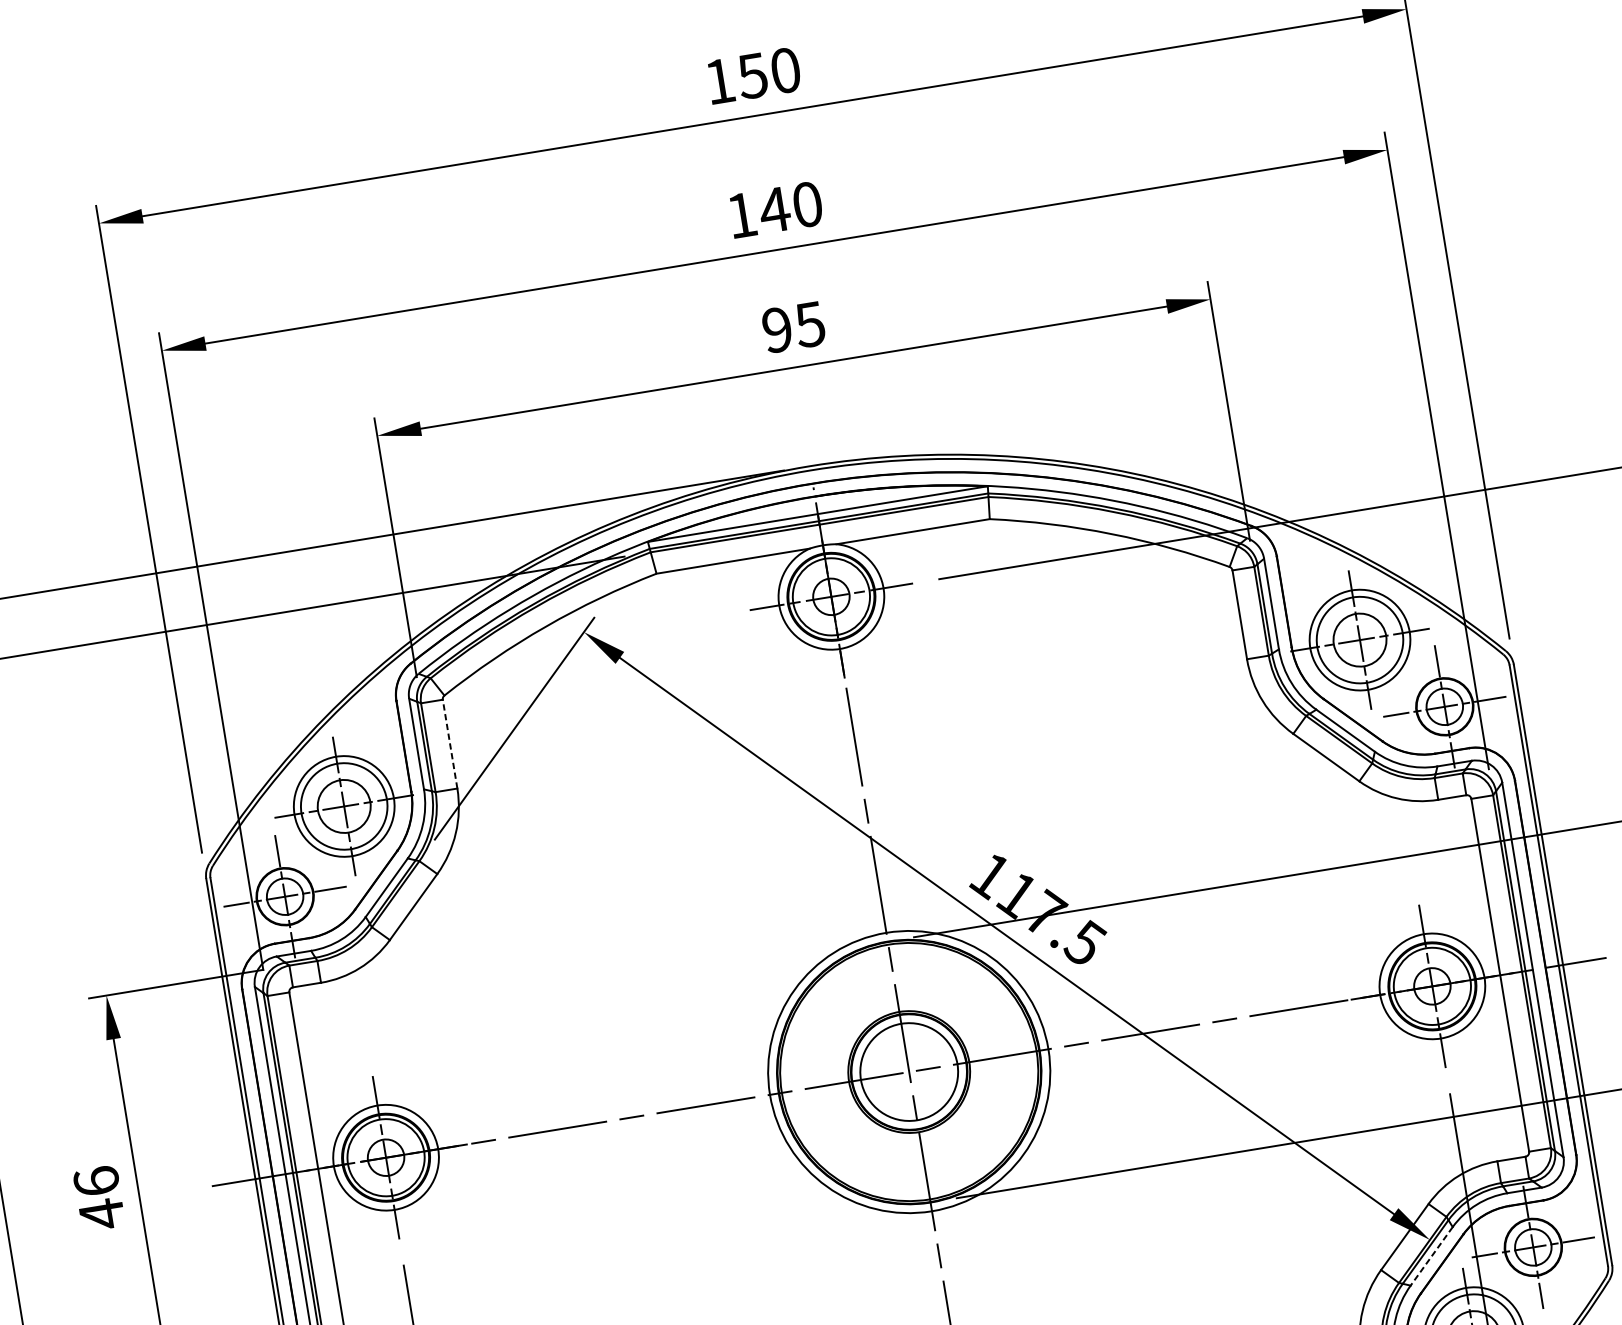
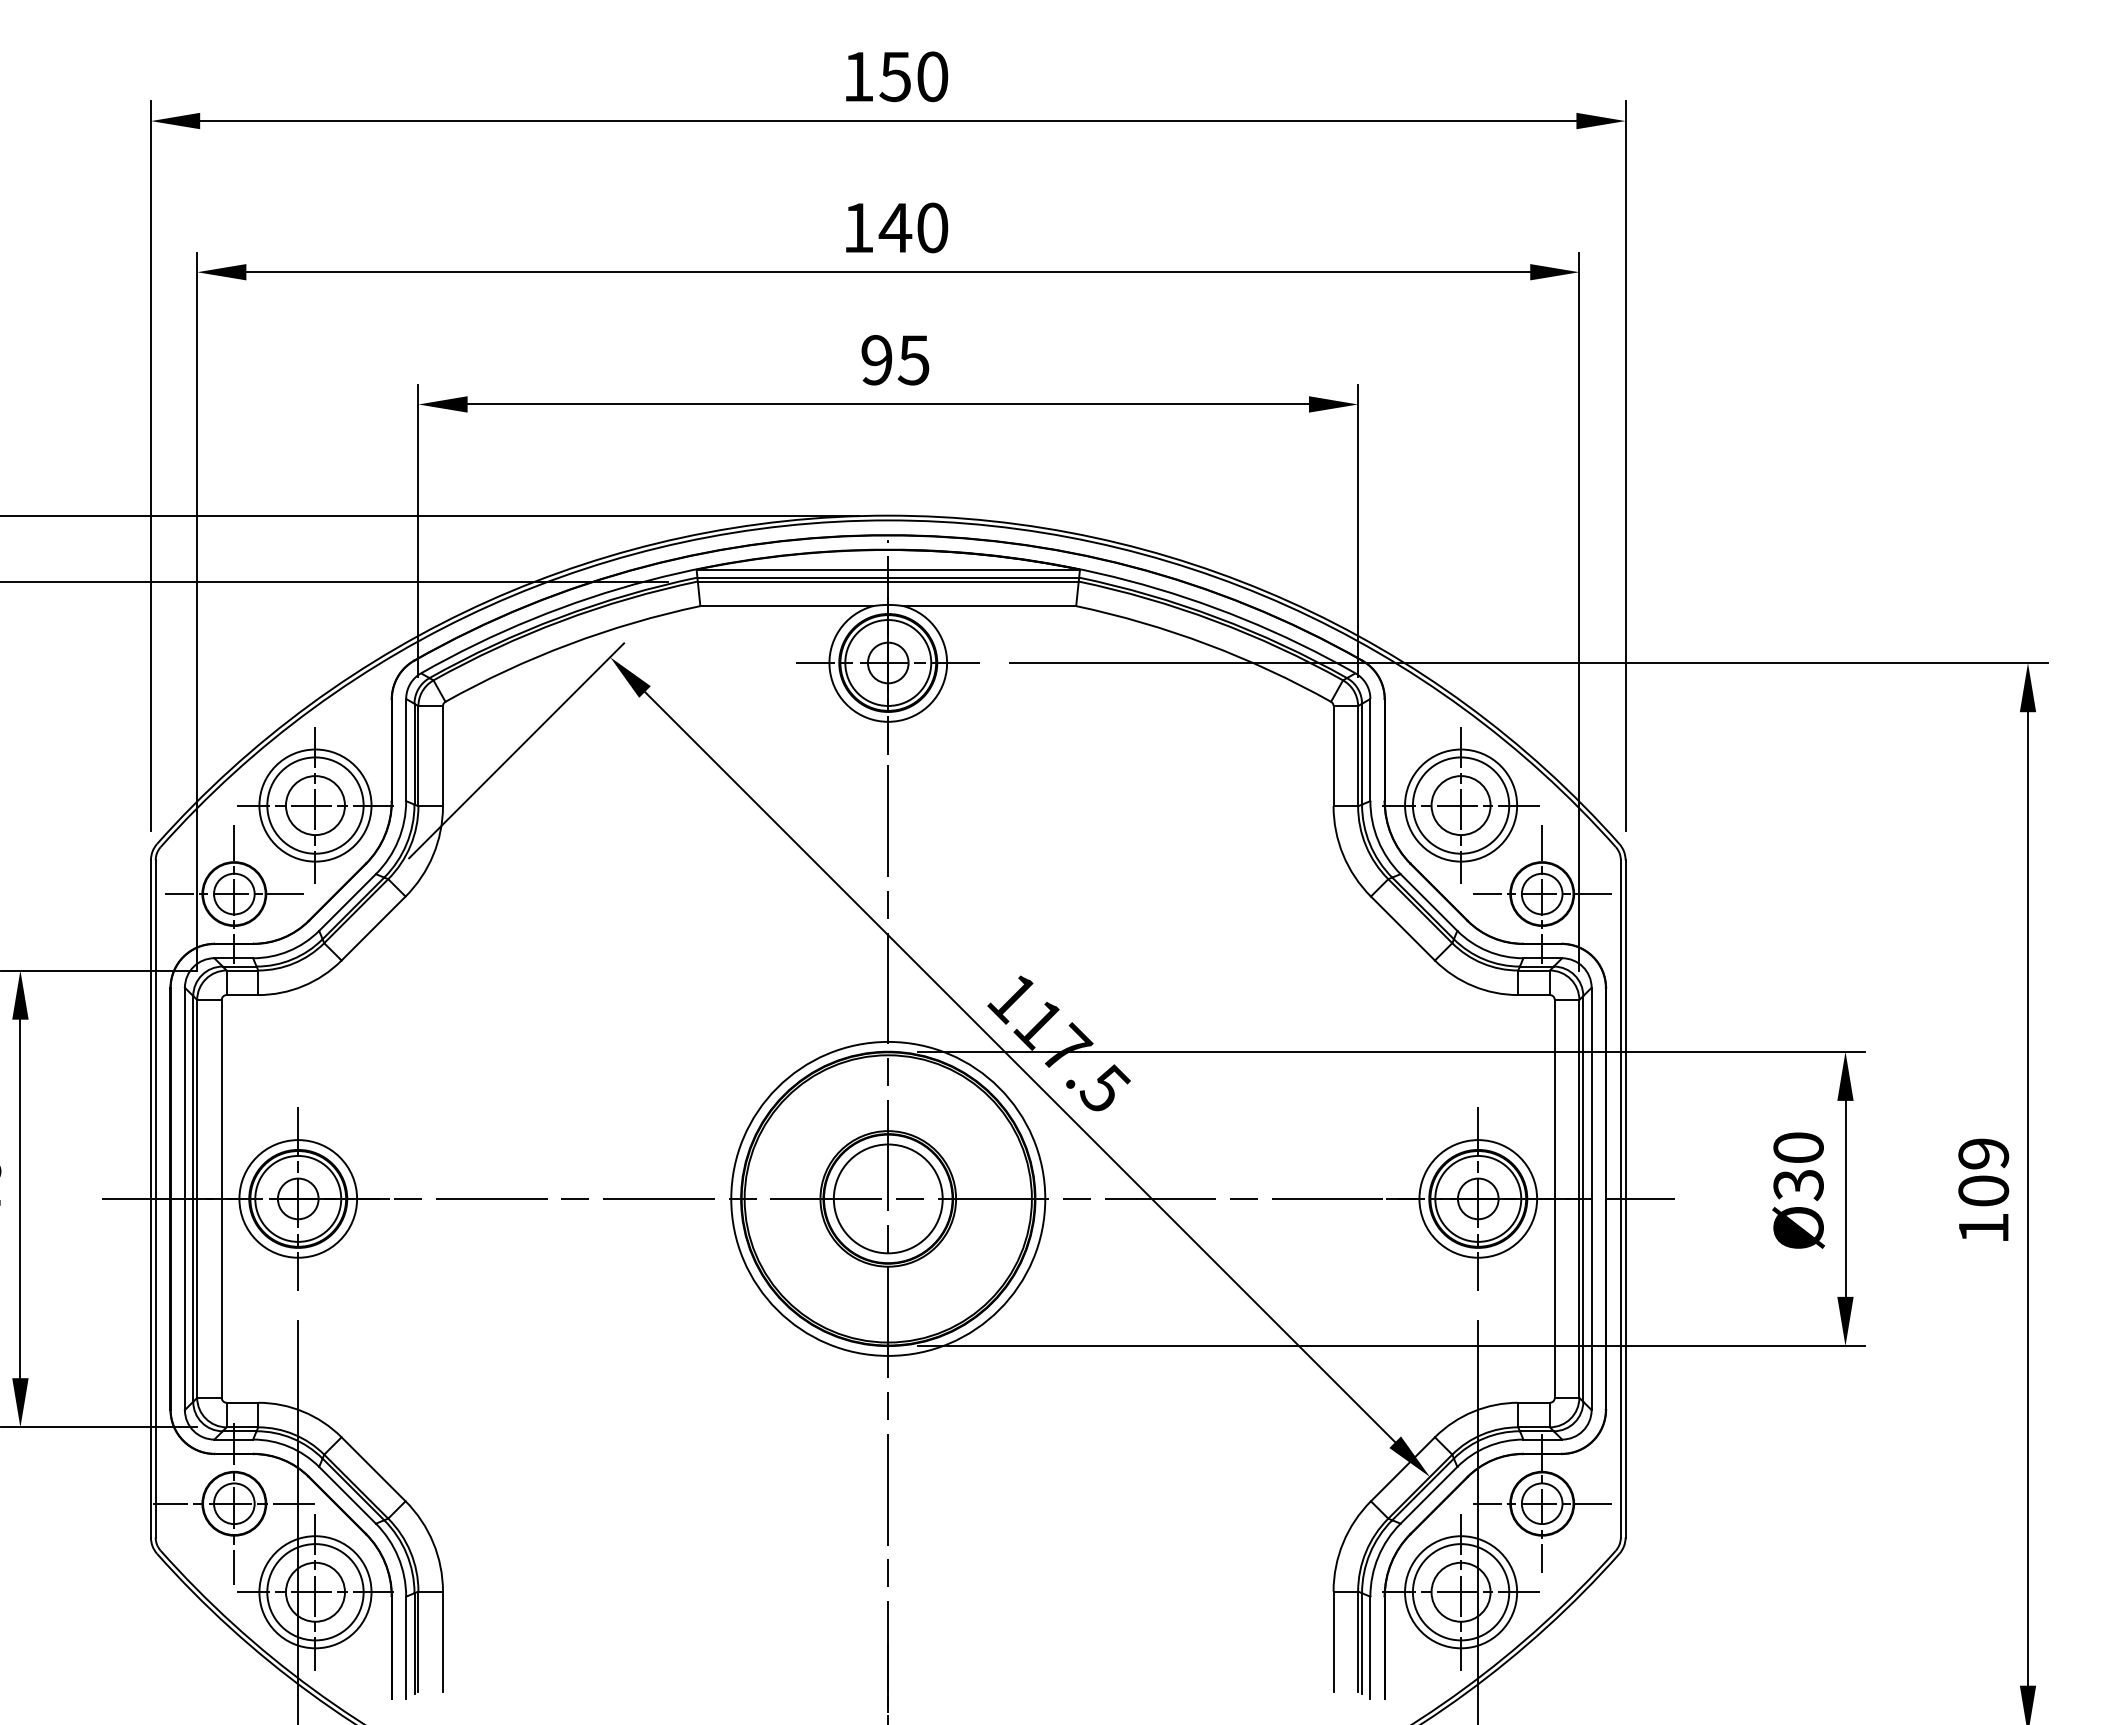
line: (449, 743) -> (442, 755), dashed -> solid
line: (1431, 1256) -> (1428, 1495), dashed -> solid

